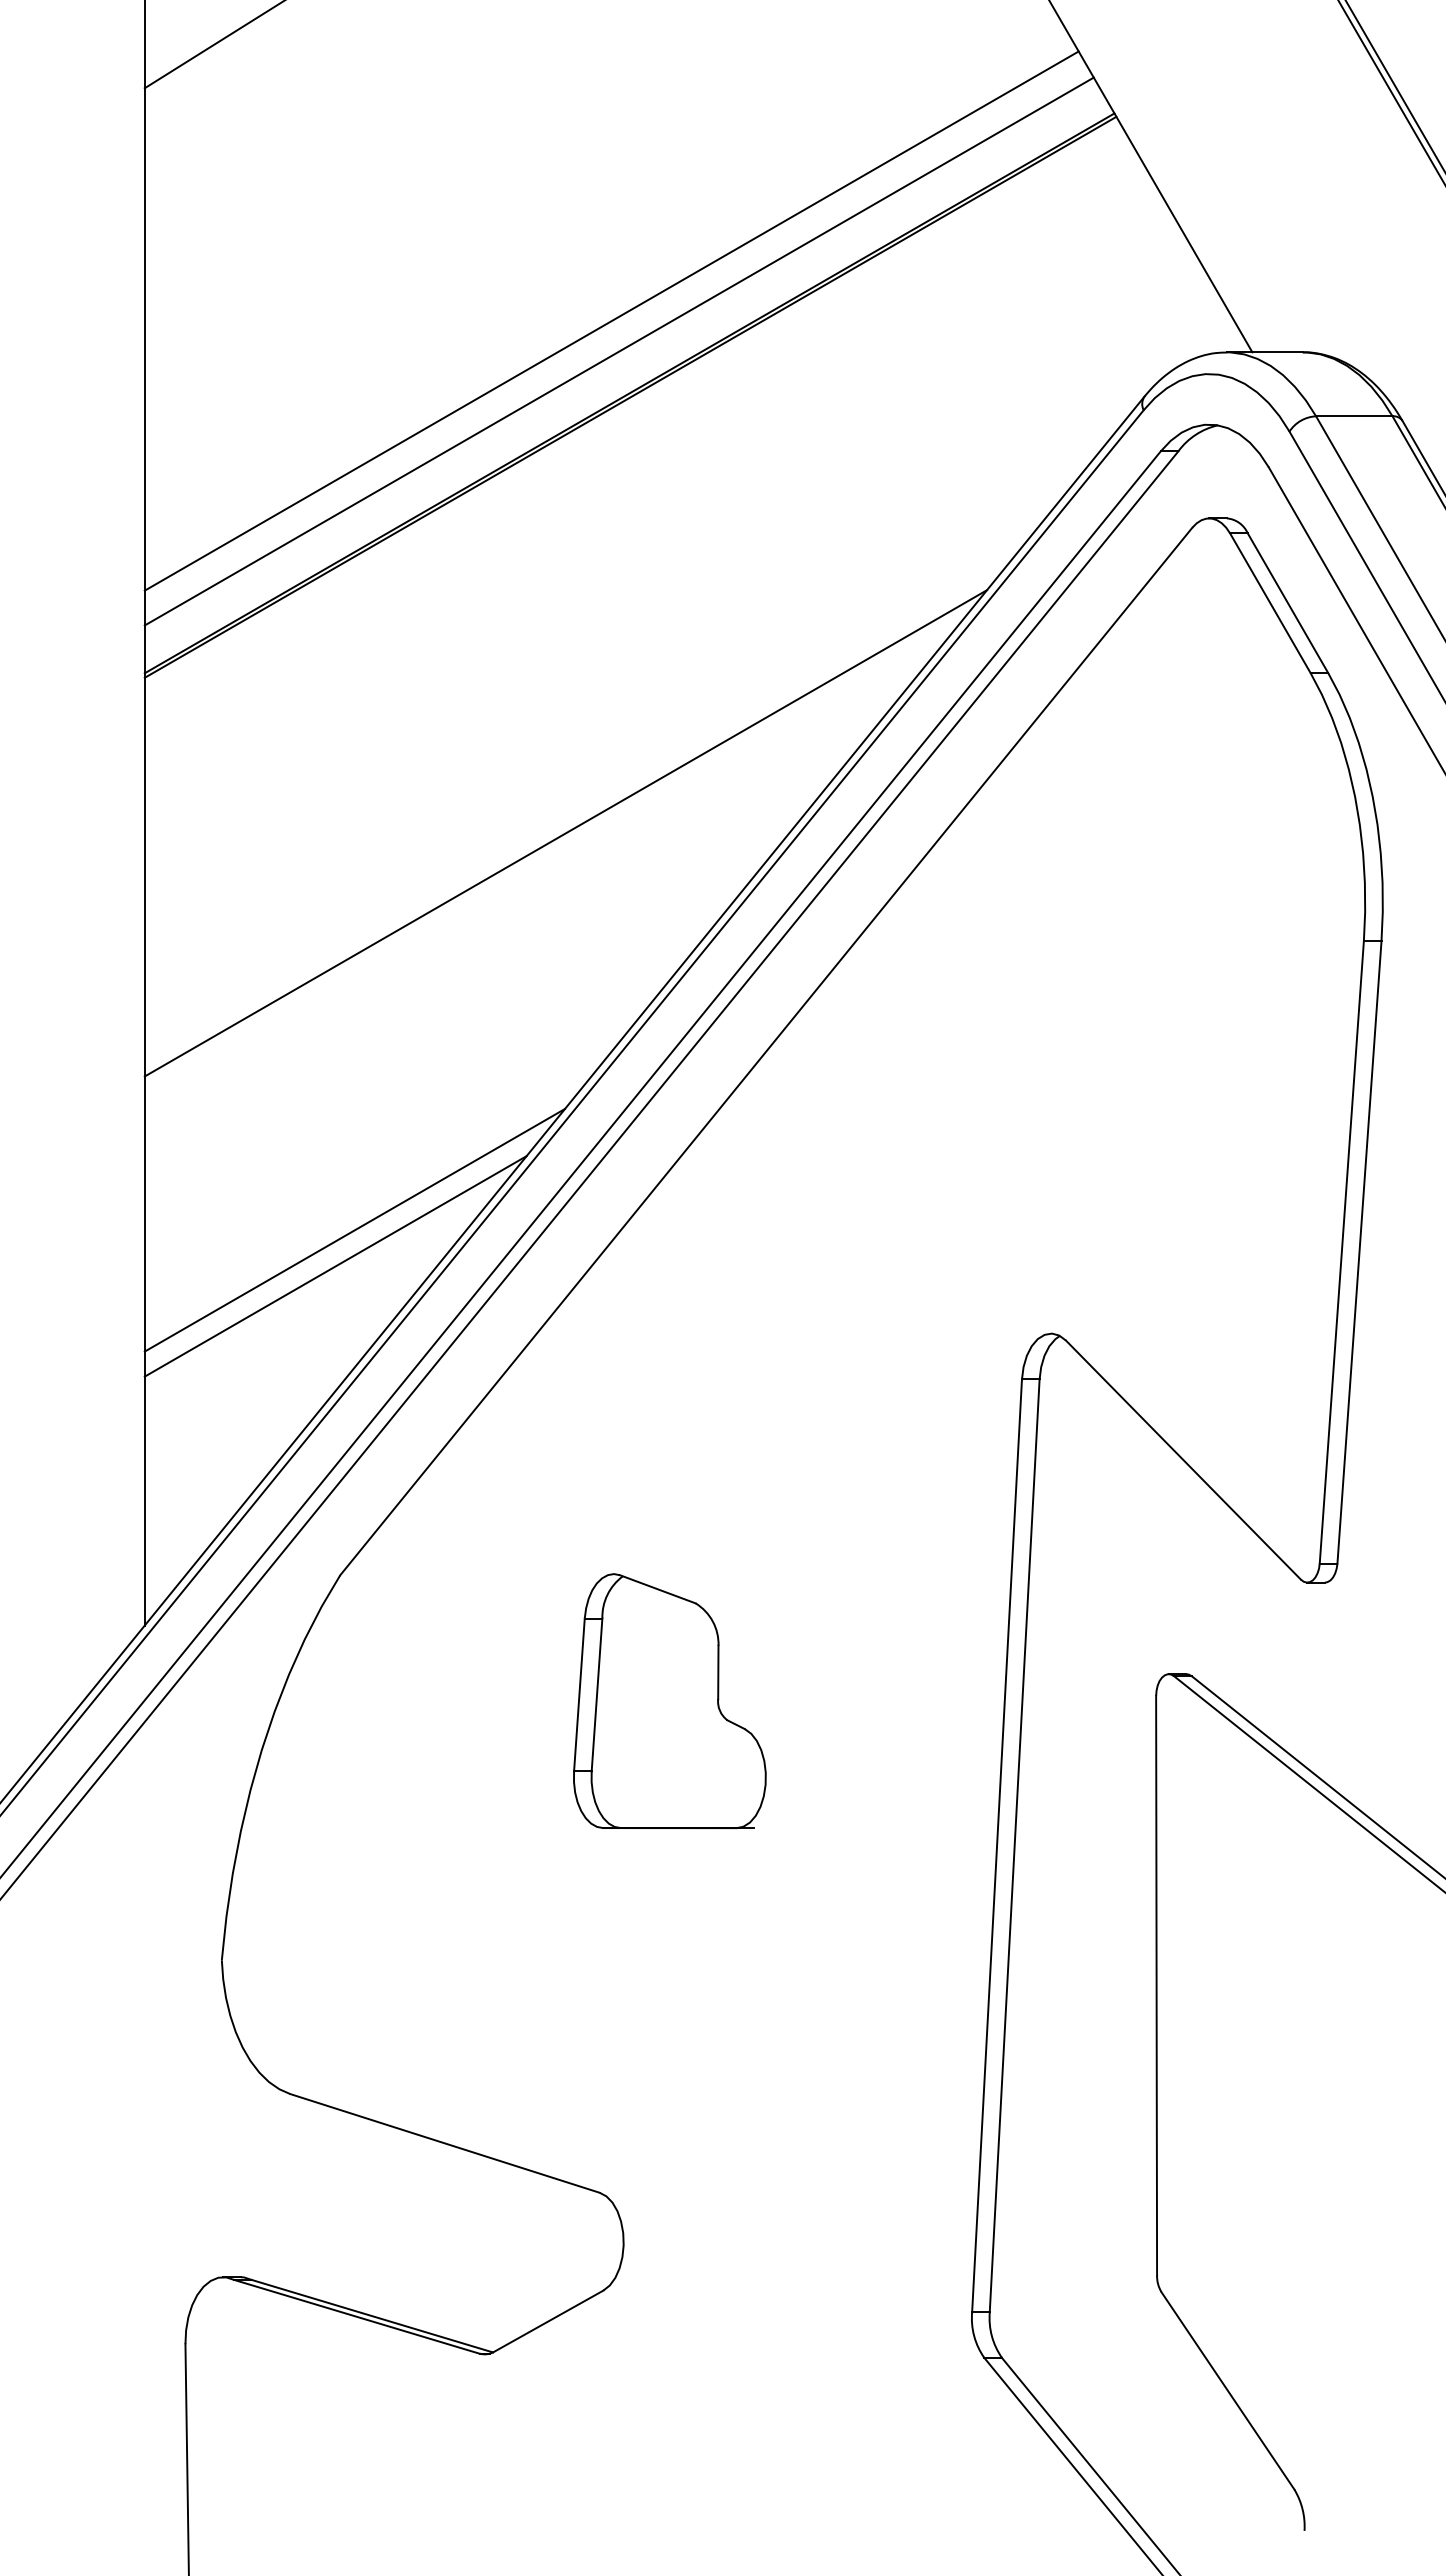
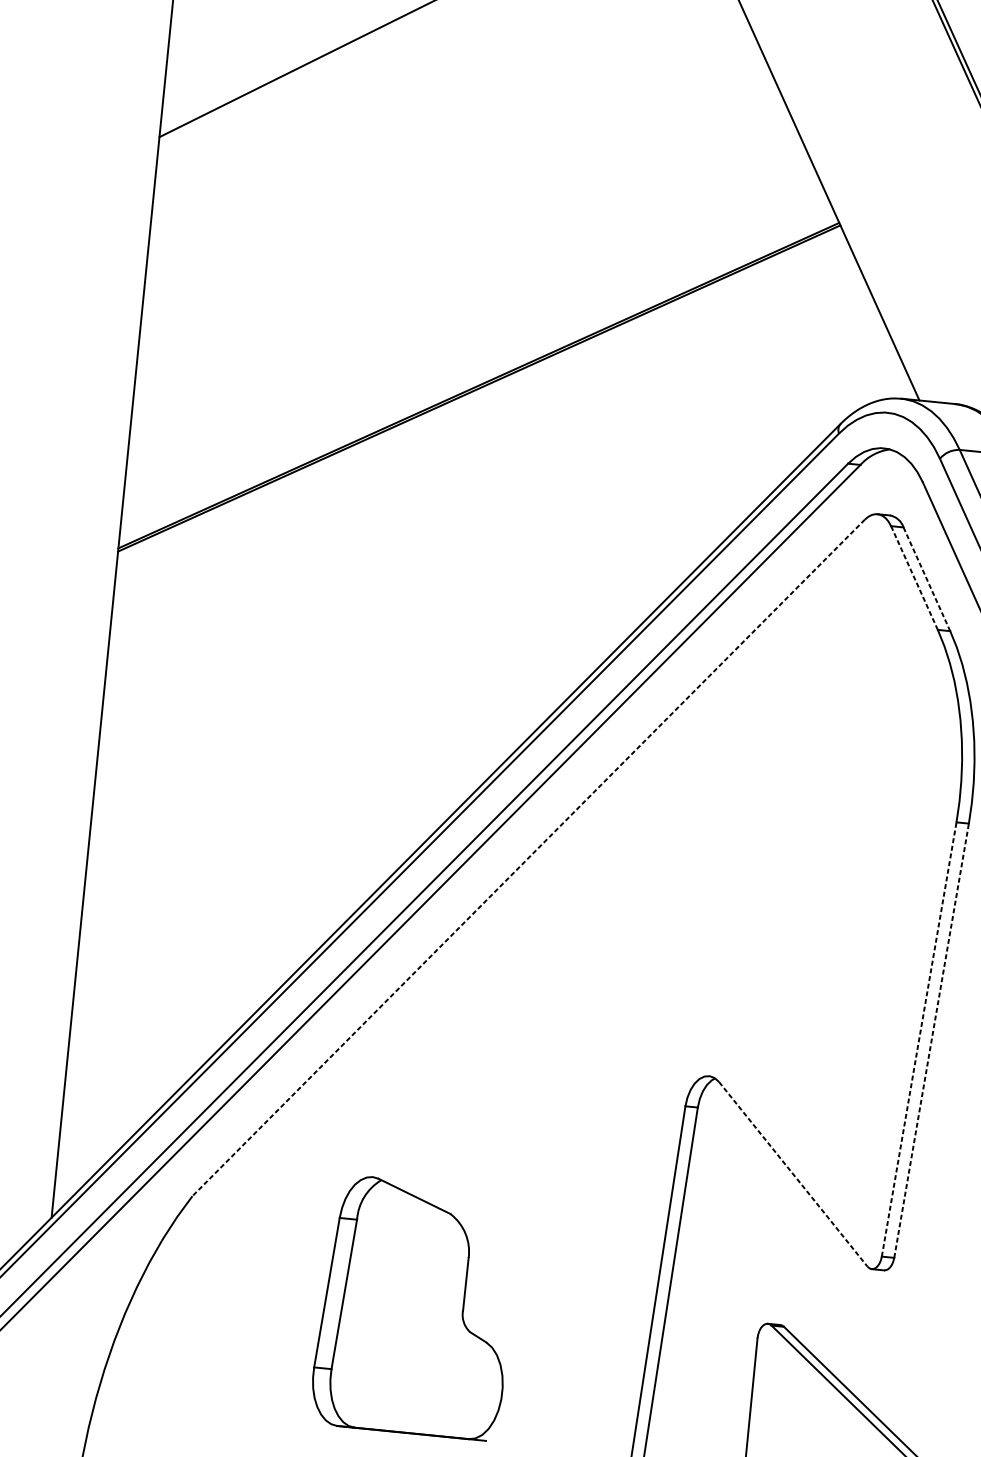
line: (611, 320) -> (471, 333), removed
line: (618, 351) -> (473, 355), removed
line: (1270, 603) -> (914, 578), solid -> dashed
line: (1287, 603) -> (926, 579), solid -> dashed
line: (565, 833) -> (402, 690), removed
line: (765, 1051) -> (528, 857), solid -> dashed
line: (354, 1229) -> (226, 954), removed
line: (1341, 1252) -> (918, 1039), solid -> dashed
line: (1359, 1252) -> (931, 1040), solid -> dashed
line: (335, 1266) -> (210, 978), removed
line: (1183, 1460) -> (793, 1174), solid -> dashed
part: (669, 1701) -> (415, 1307), size x1.4

